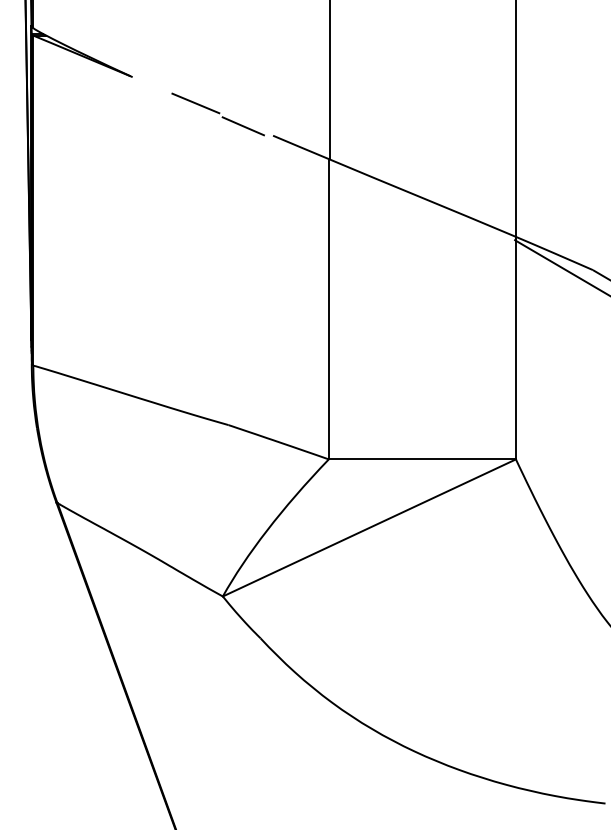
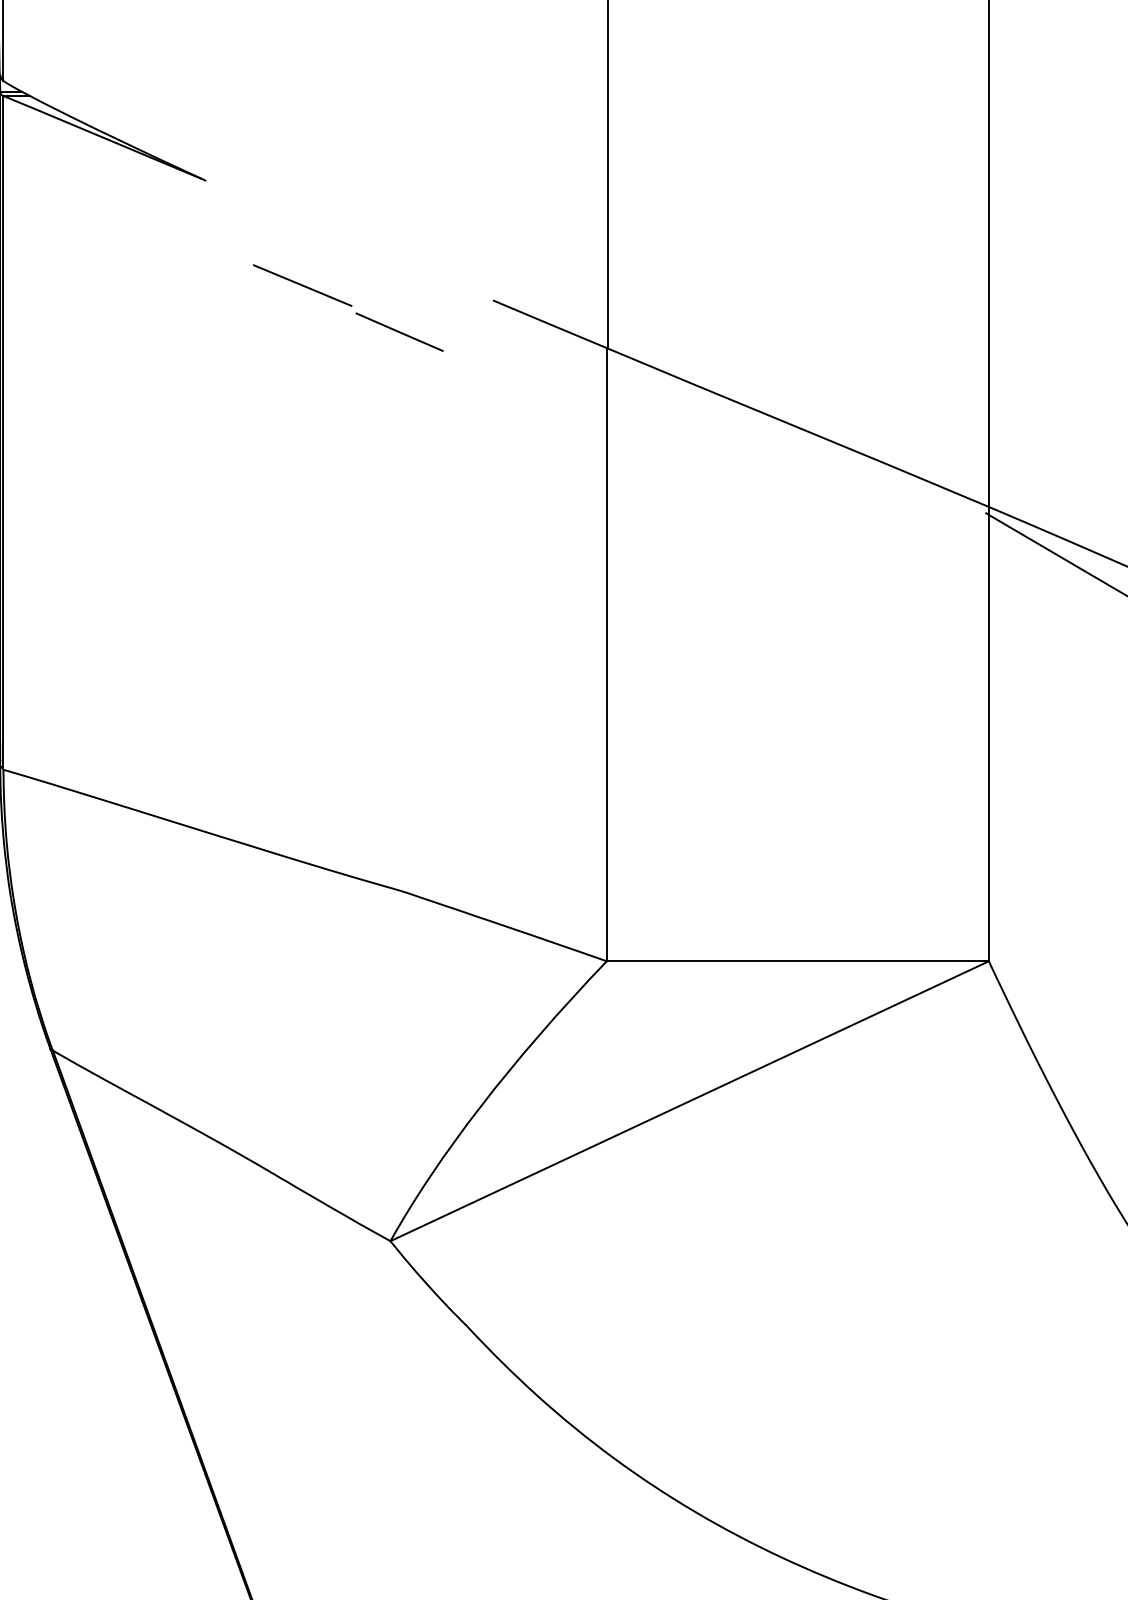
part: (217, 114) -> (346, 308), moved

